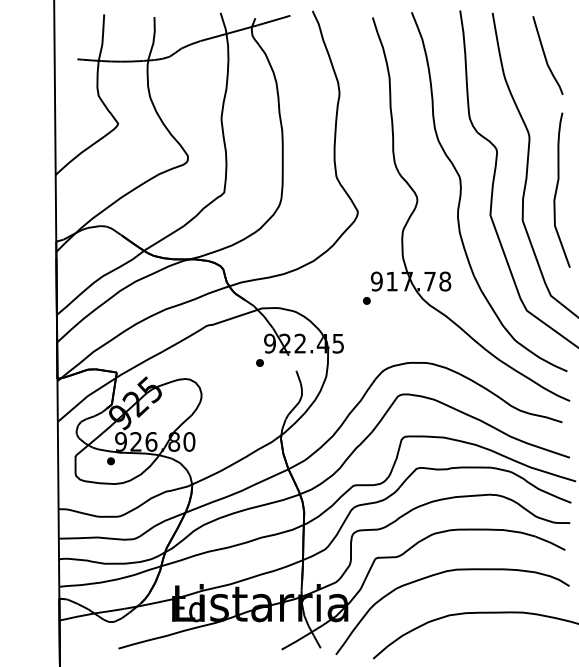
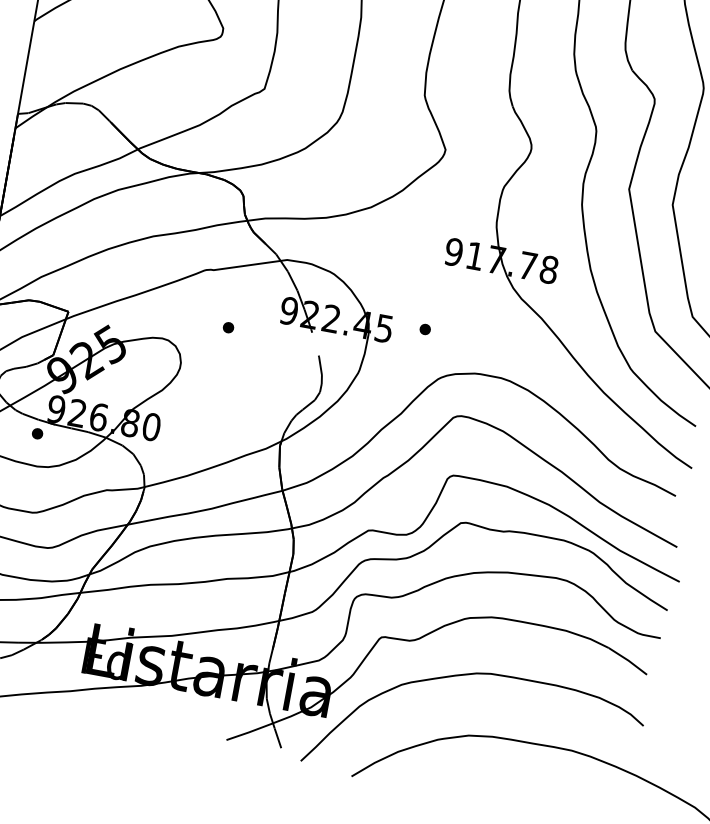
part: (366, 300) -> (424, 328), moved
part: (259, 362) -> (227, 326), moved

